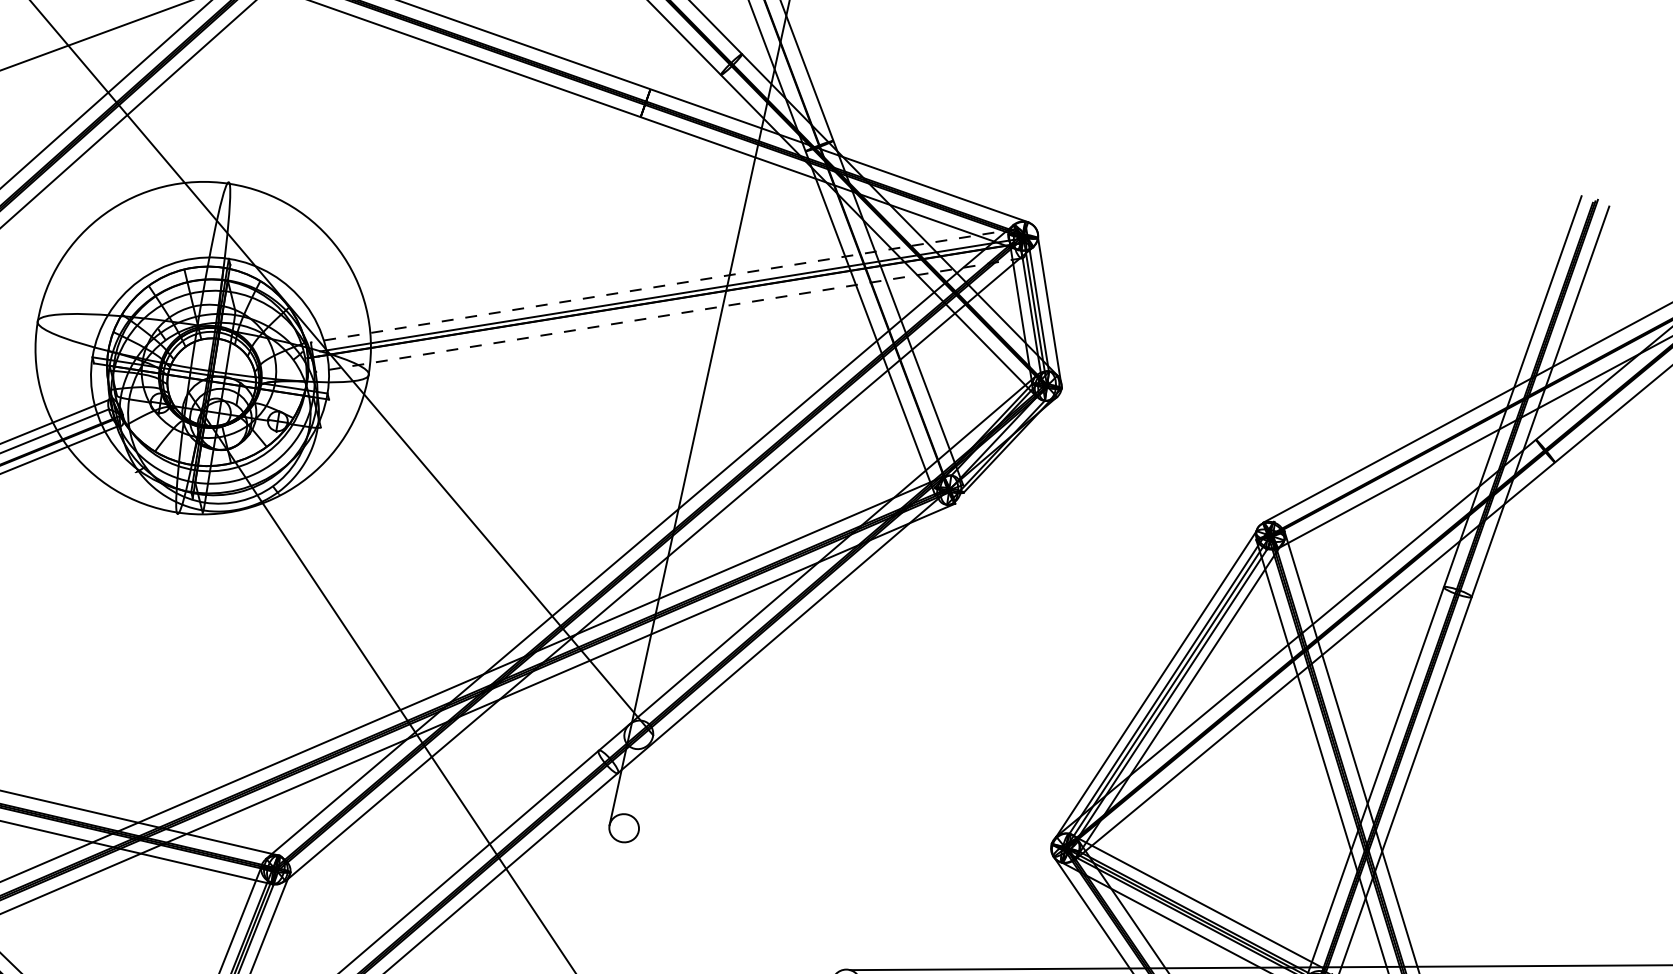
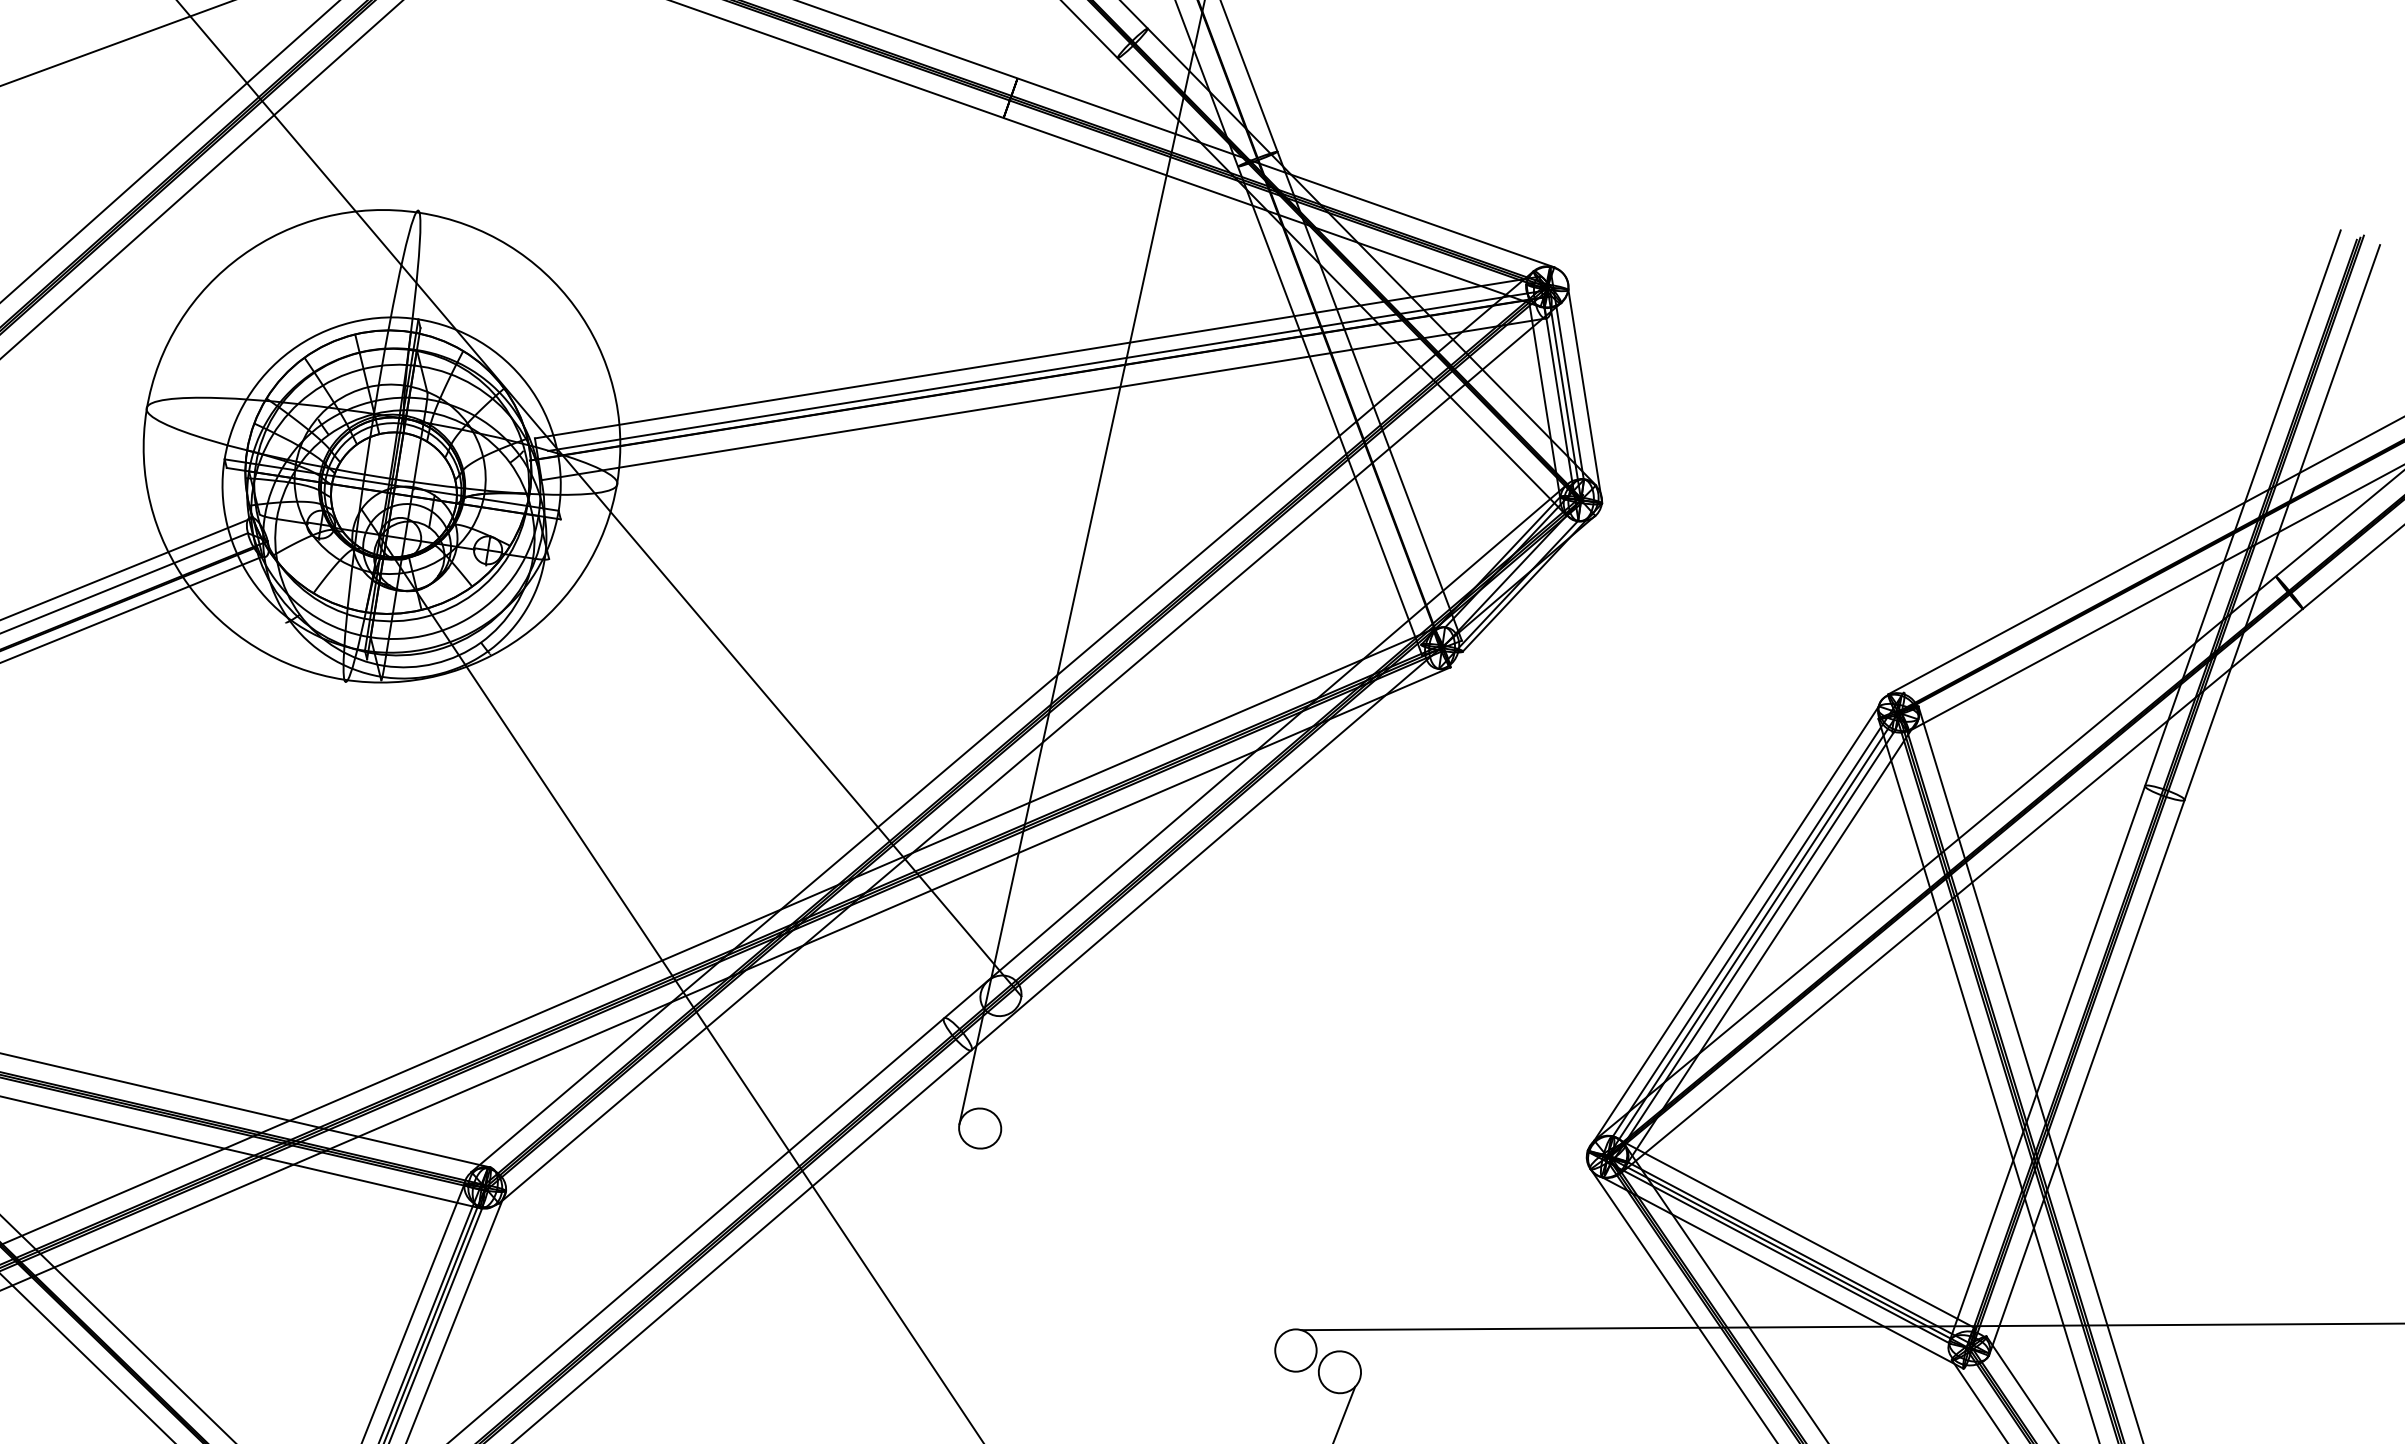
line: (664, 285) -> (1037, 357), dashed -> solid
line: (668, 315) -> (1043, 399), dashed -> solid

